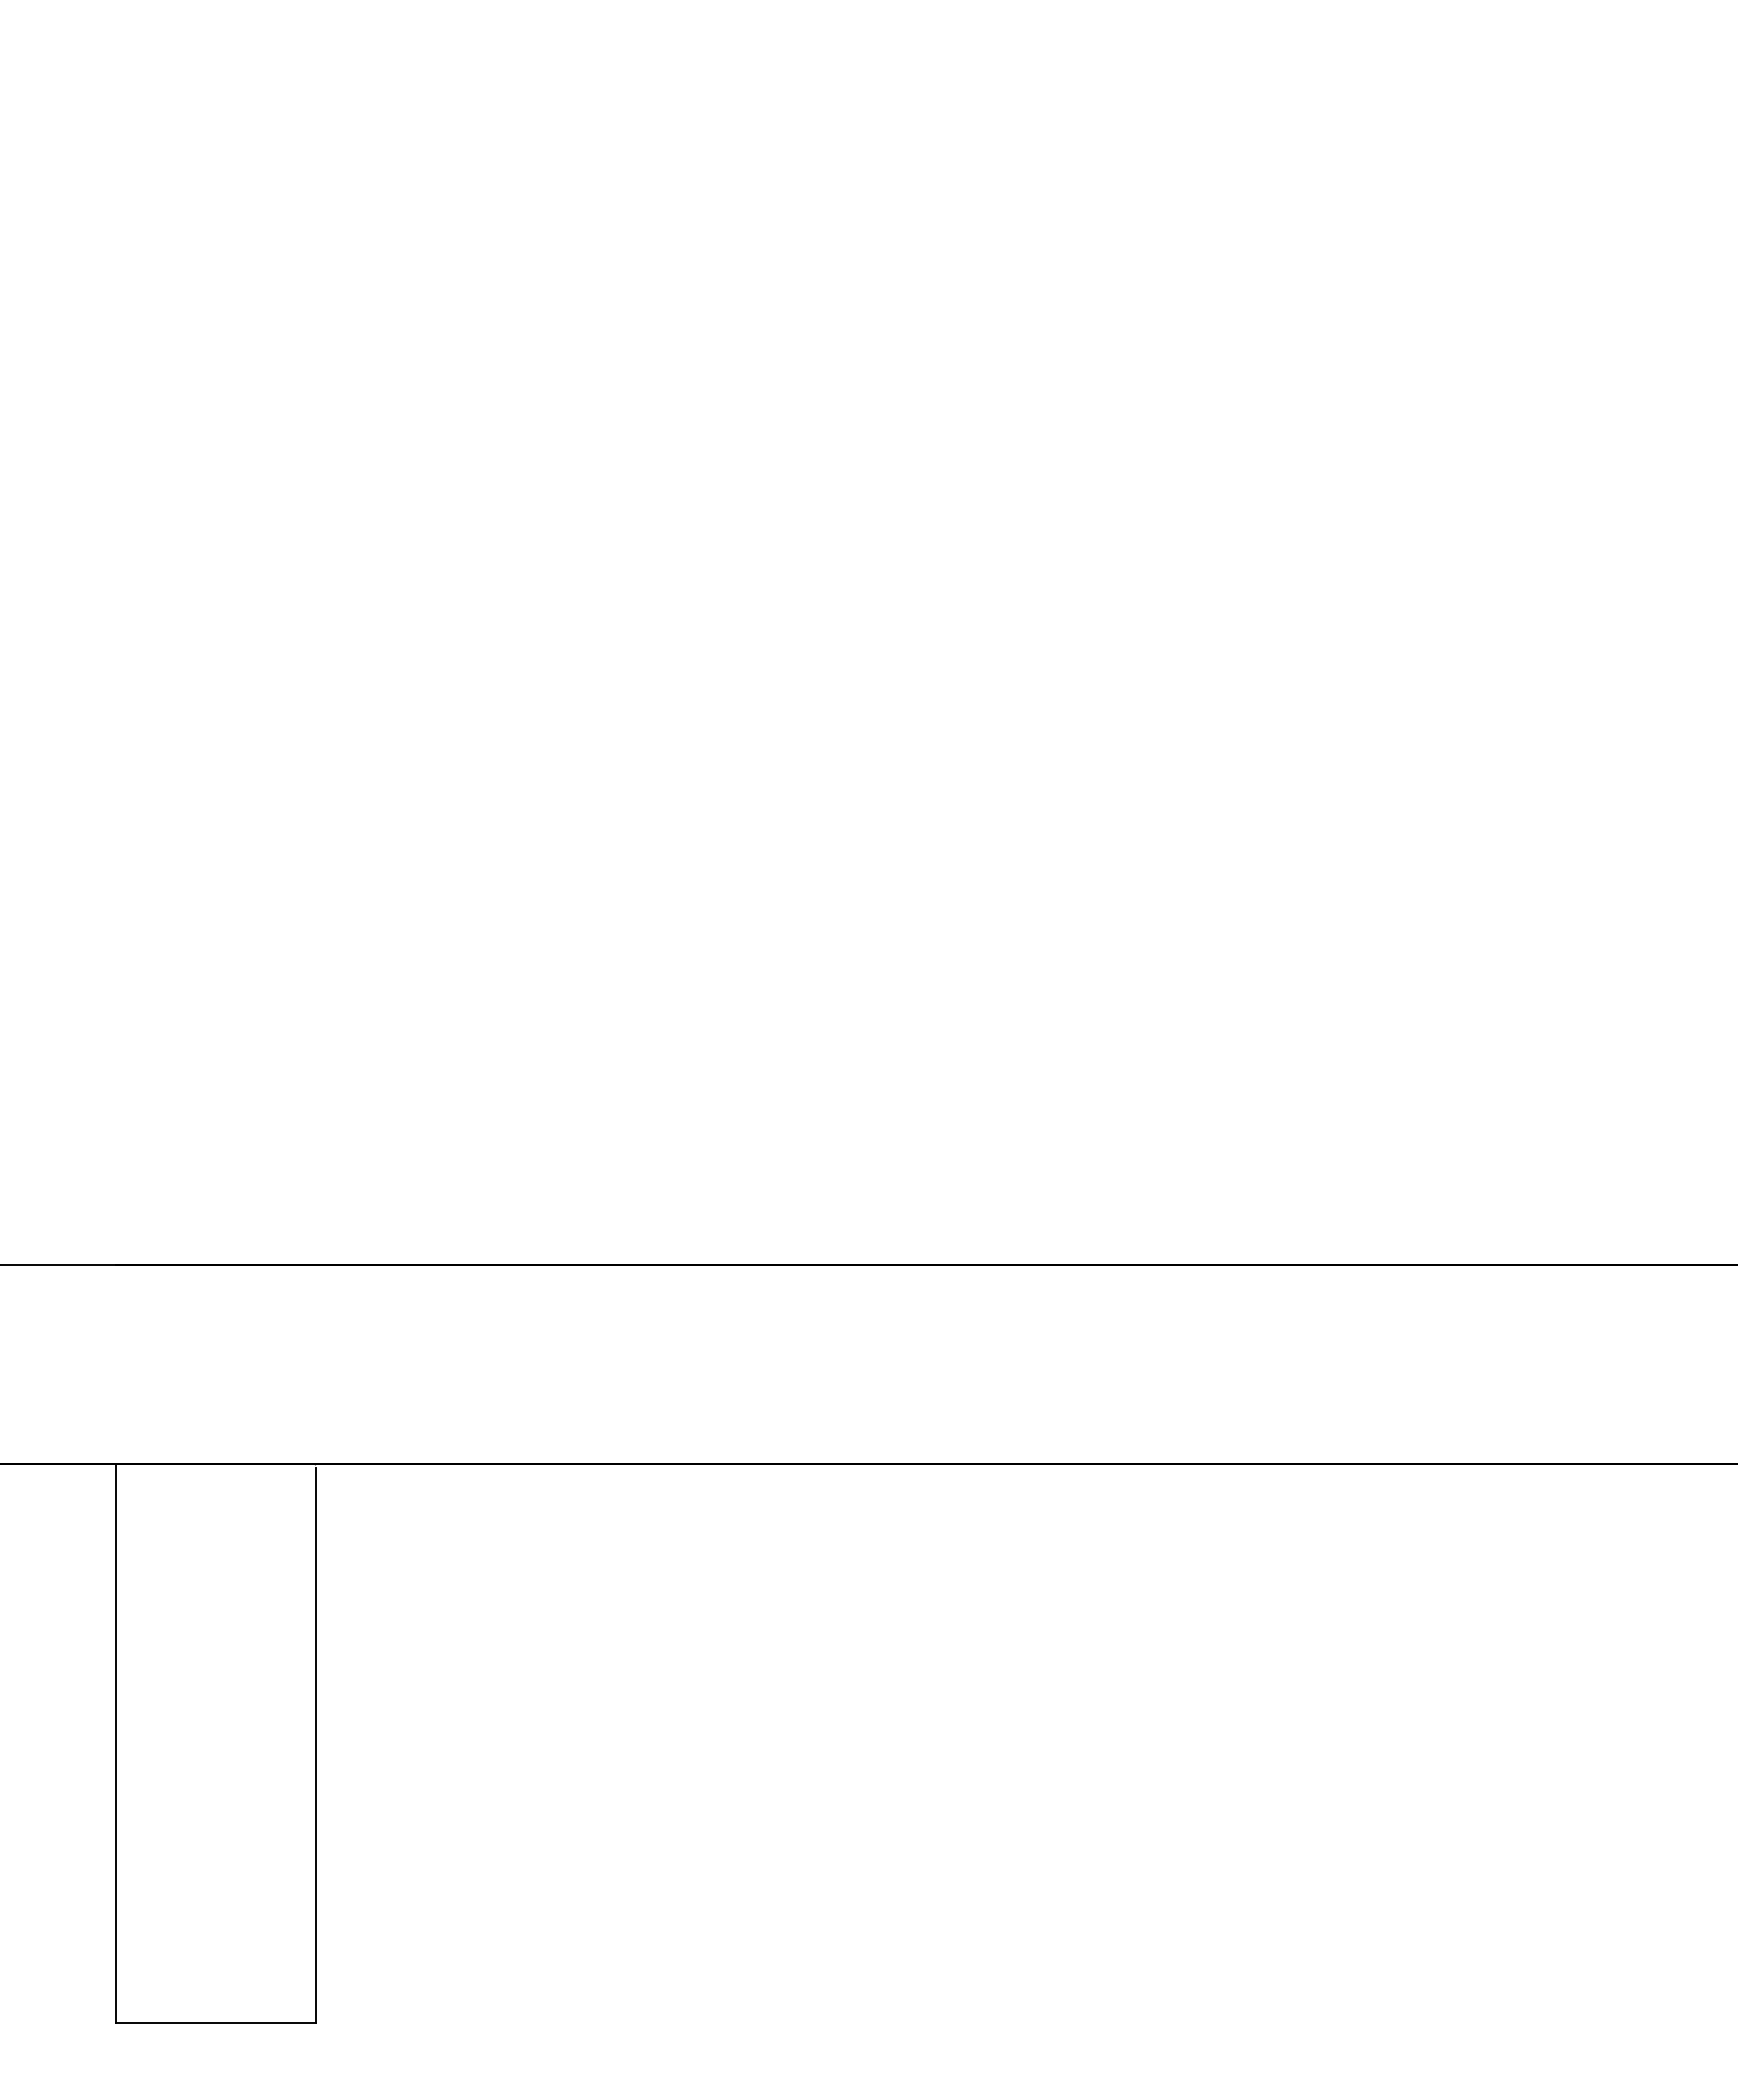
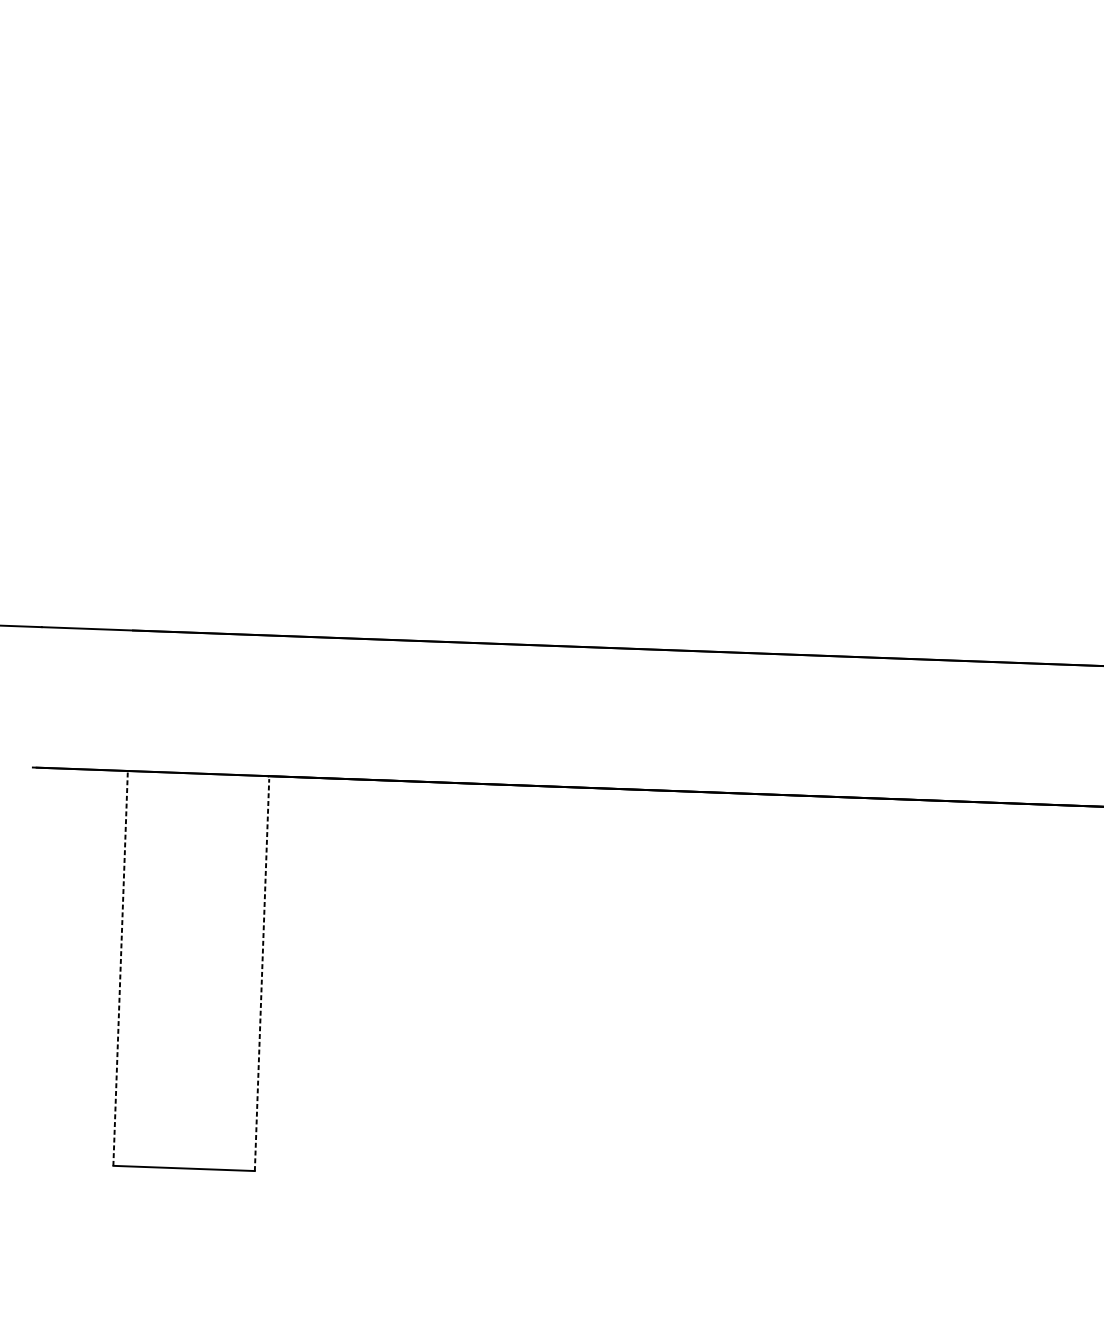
line: (116, 1743) -> (120, 968), solid -> dashed
line: (316, 1745) -> (262, 975), solid -> dashed

